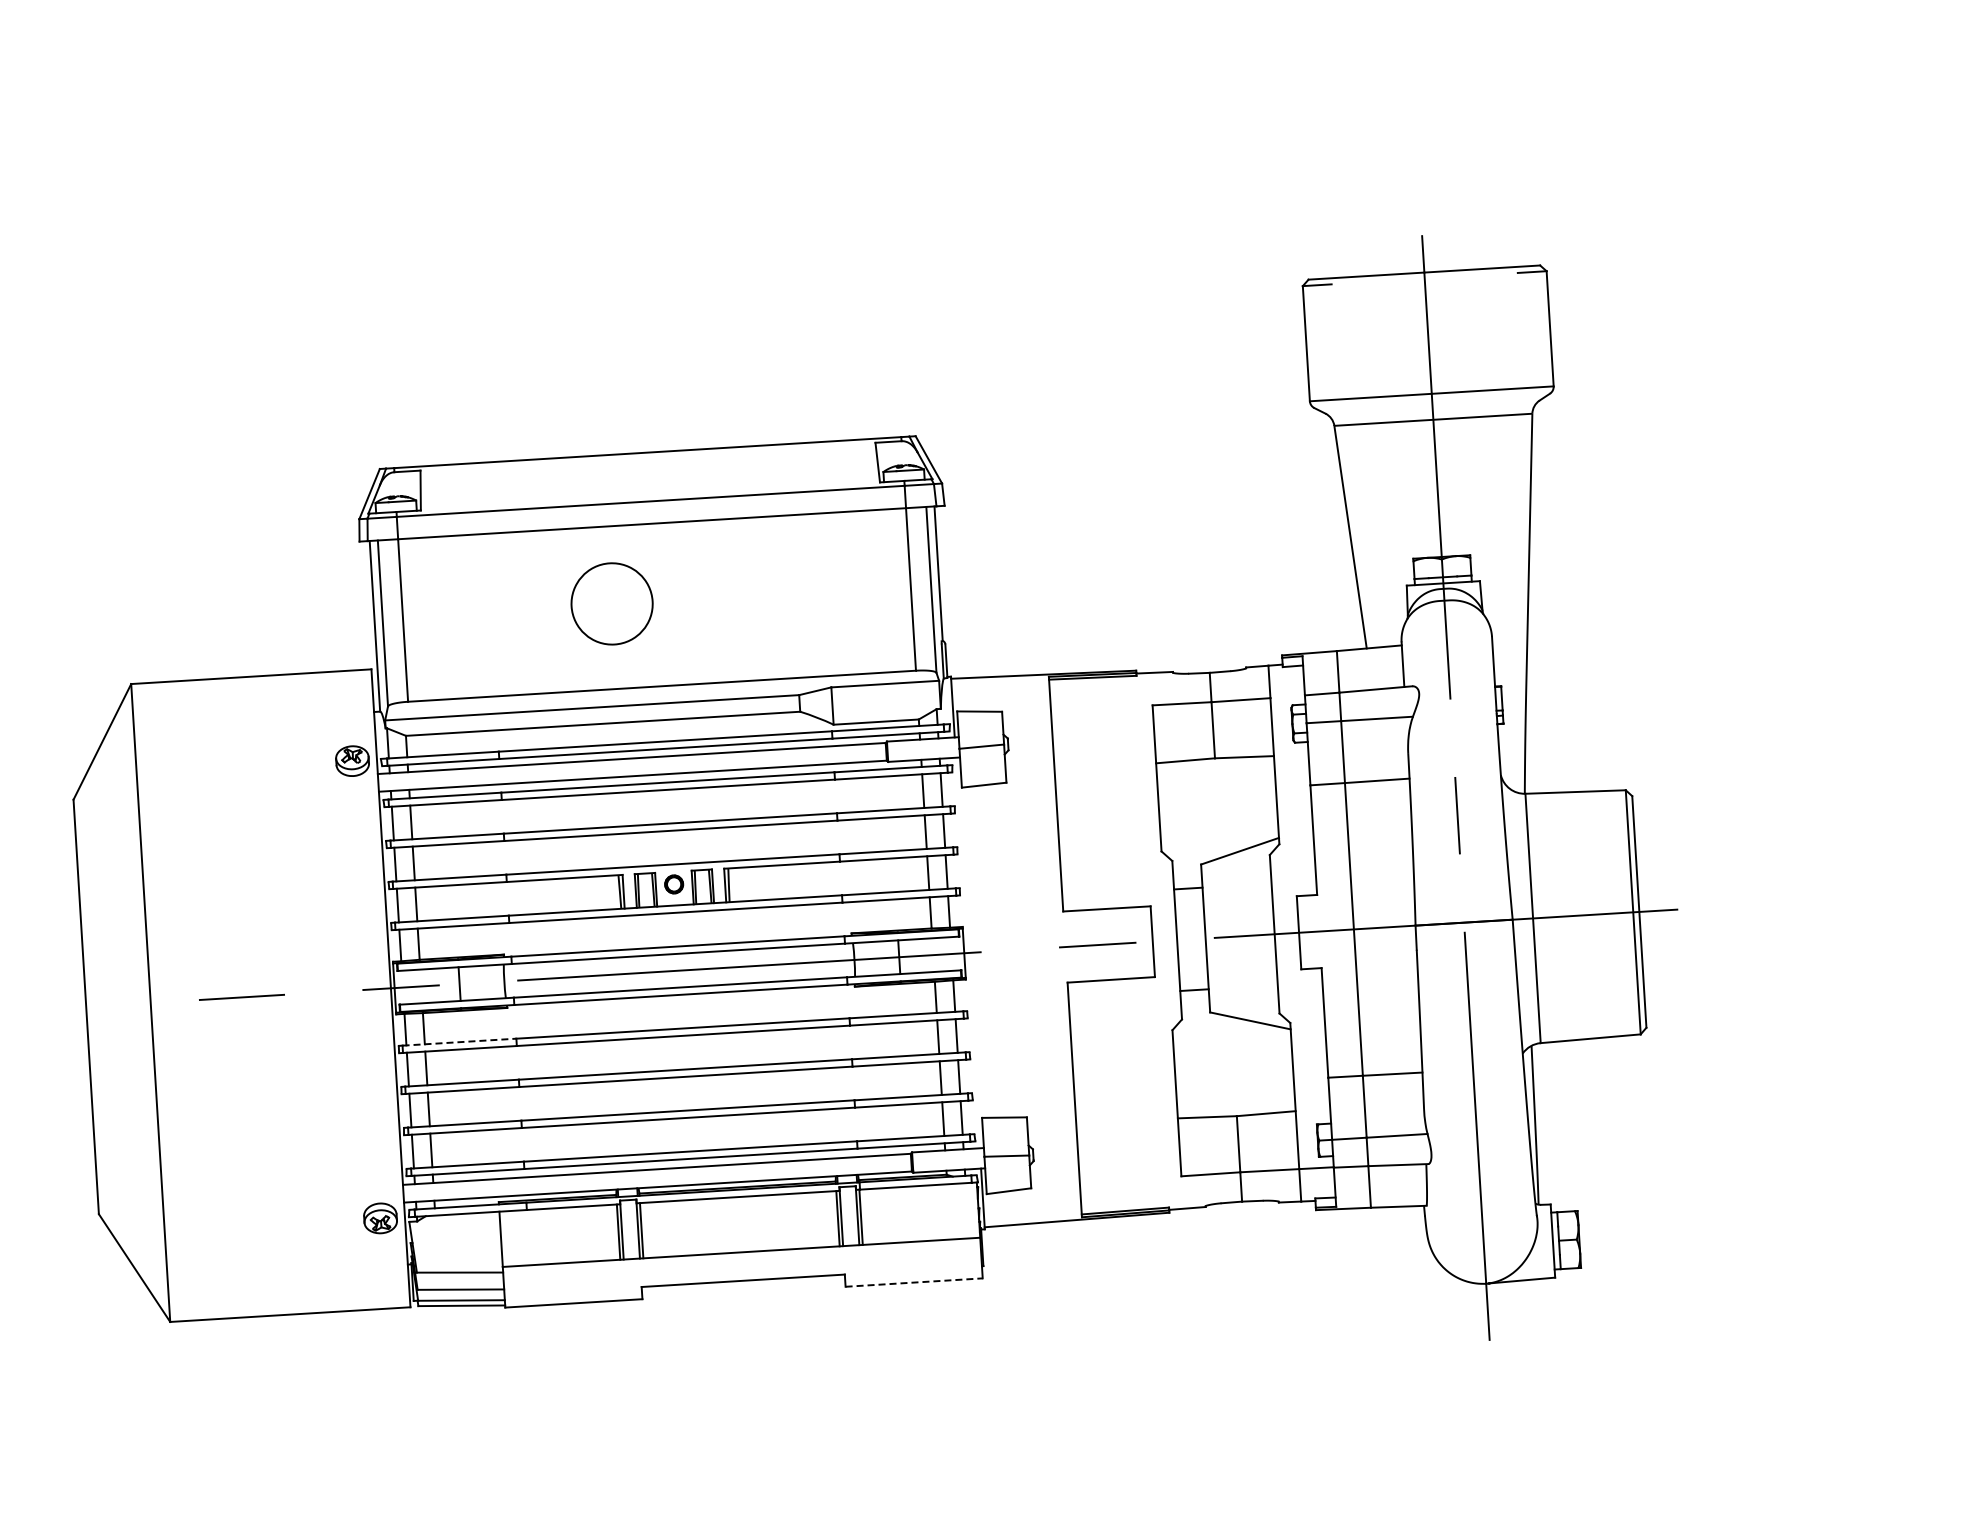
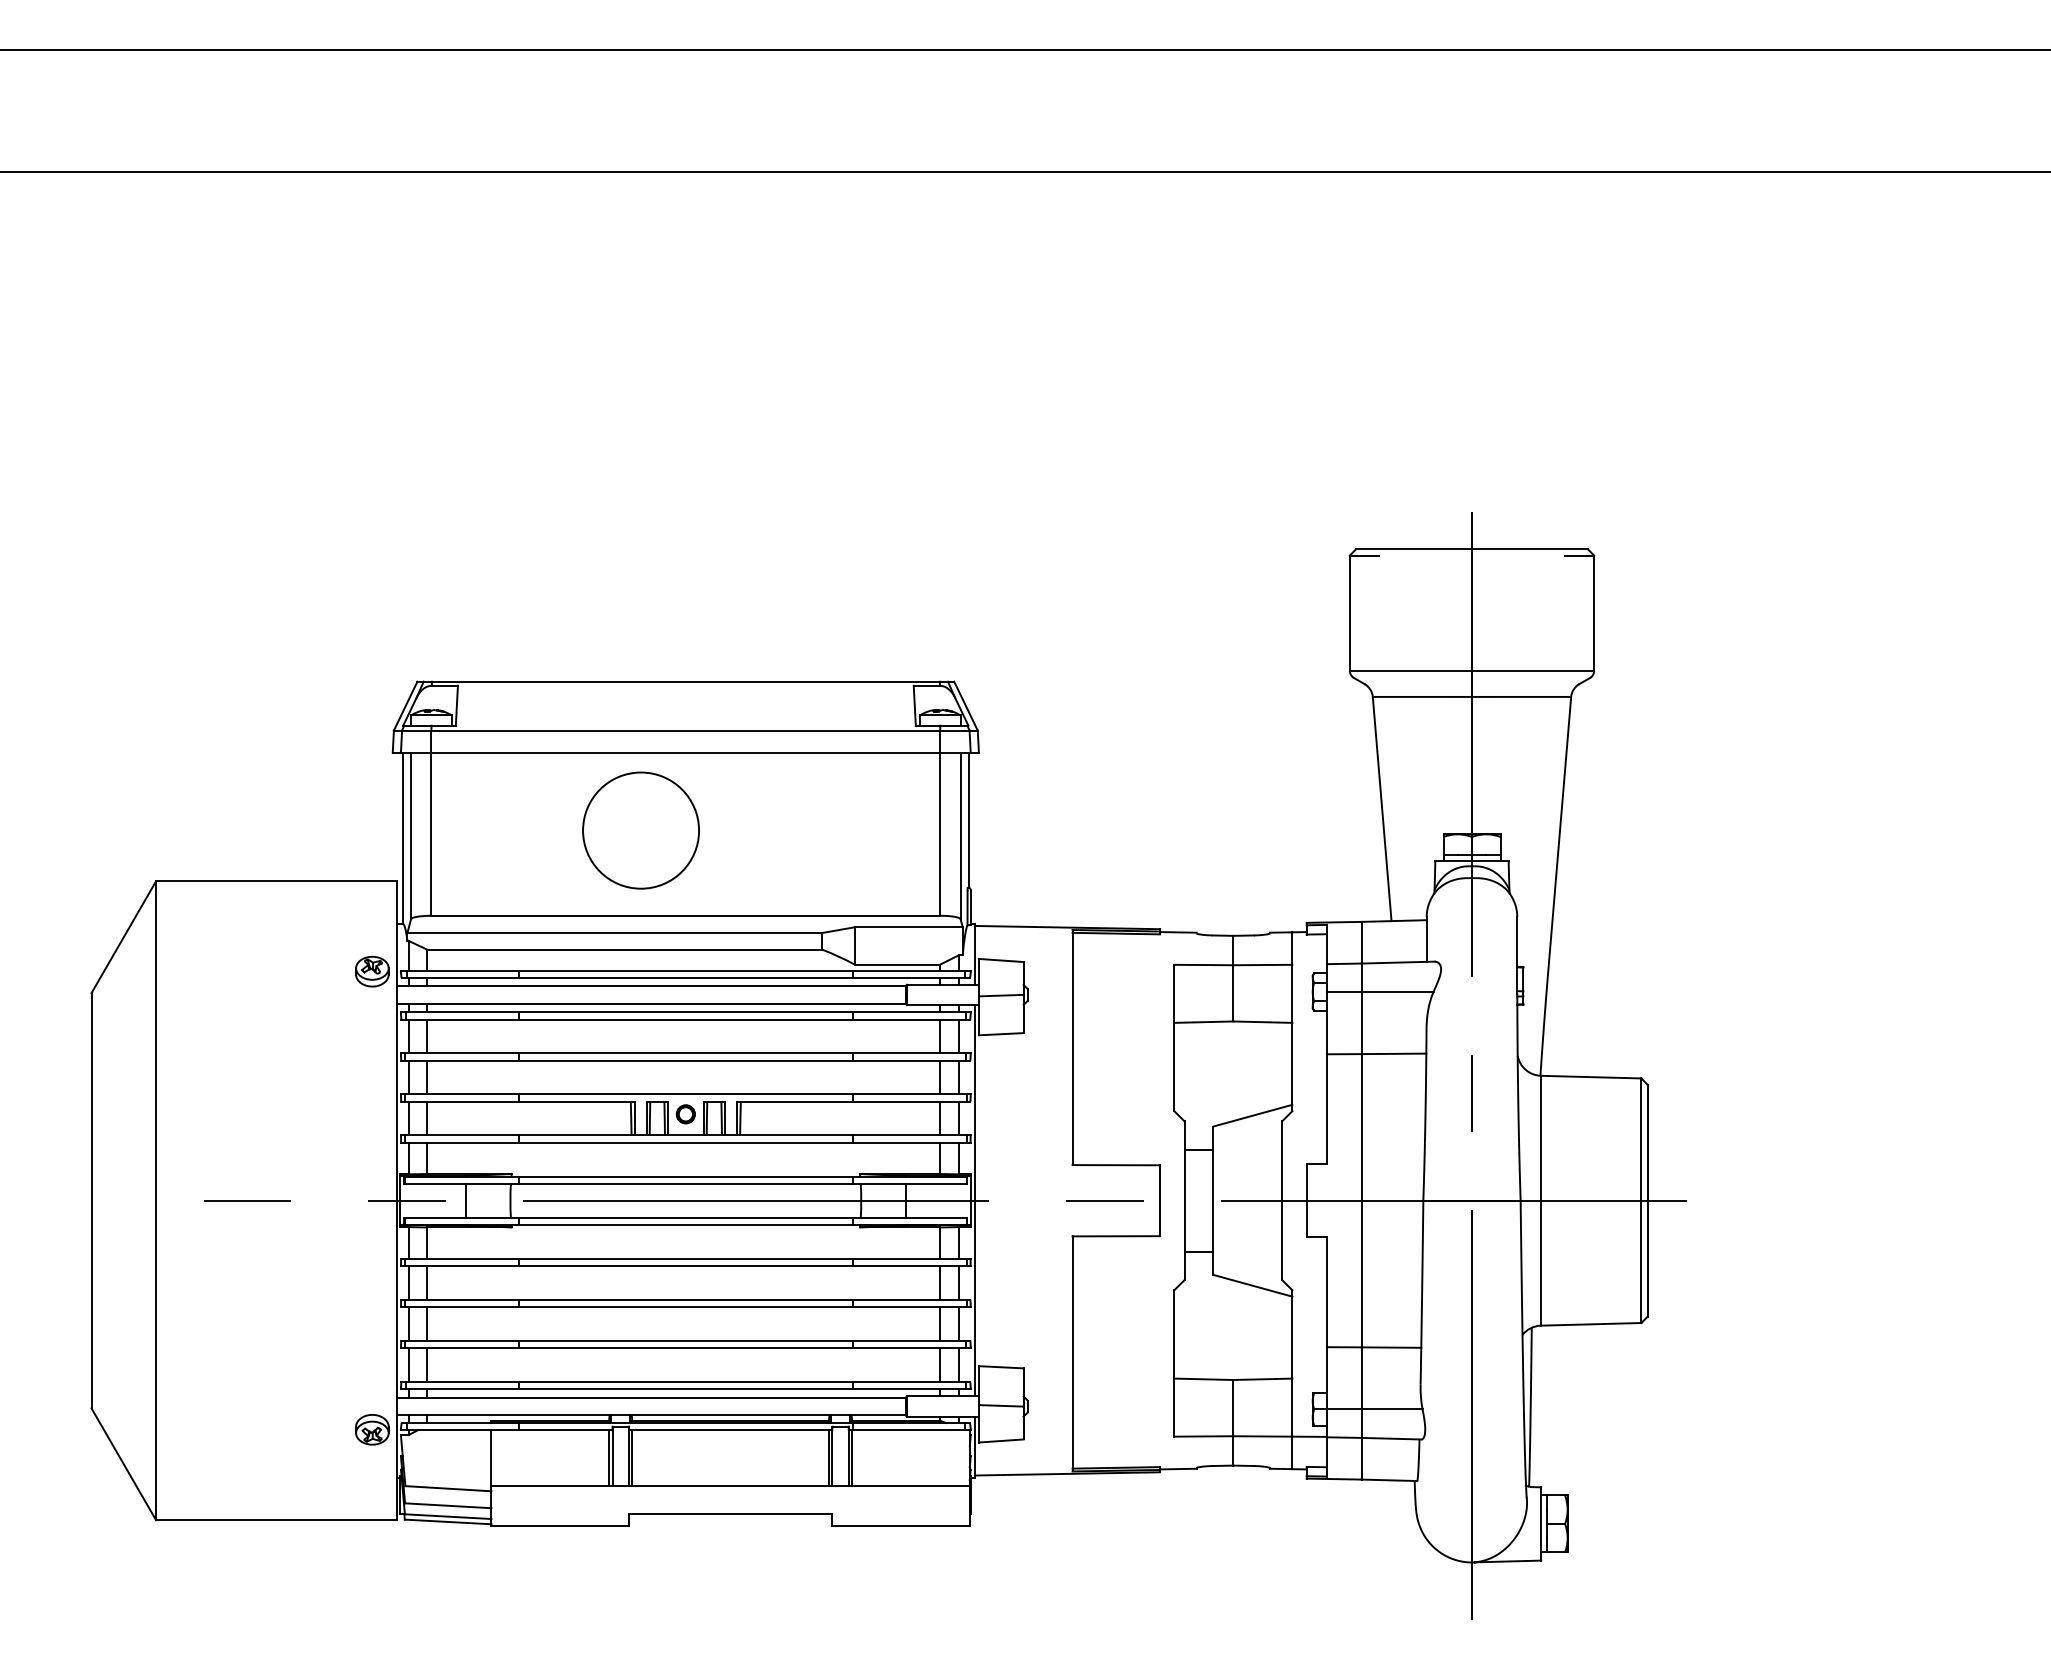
part: (611, 603) -> (640, 830), size x1.43
line: (967, 952) -> (974, 1200), added
line: (460, 1041) -> (462, 1258), dashed -> solid
line: (914, 1282) -> (901, 1526), dashed -> solid

